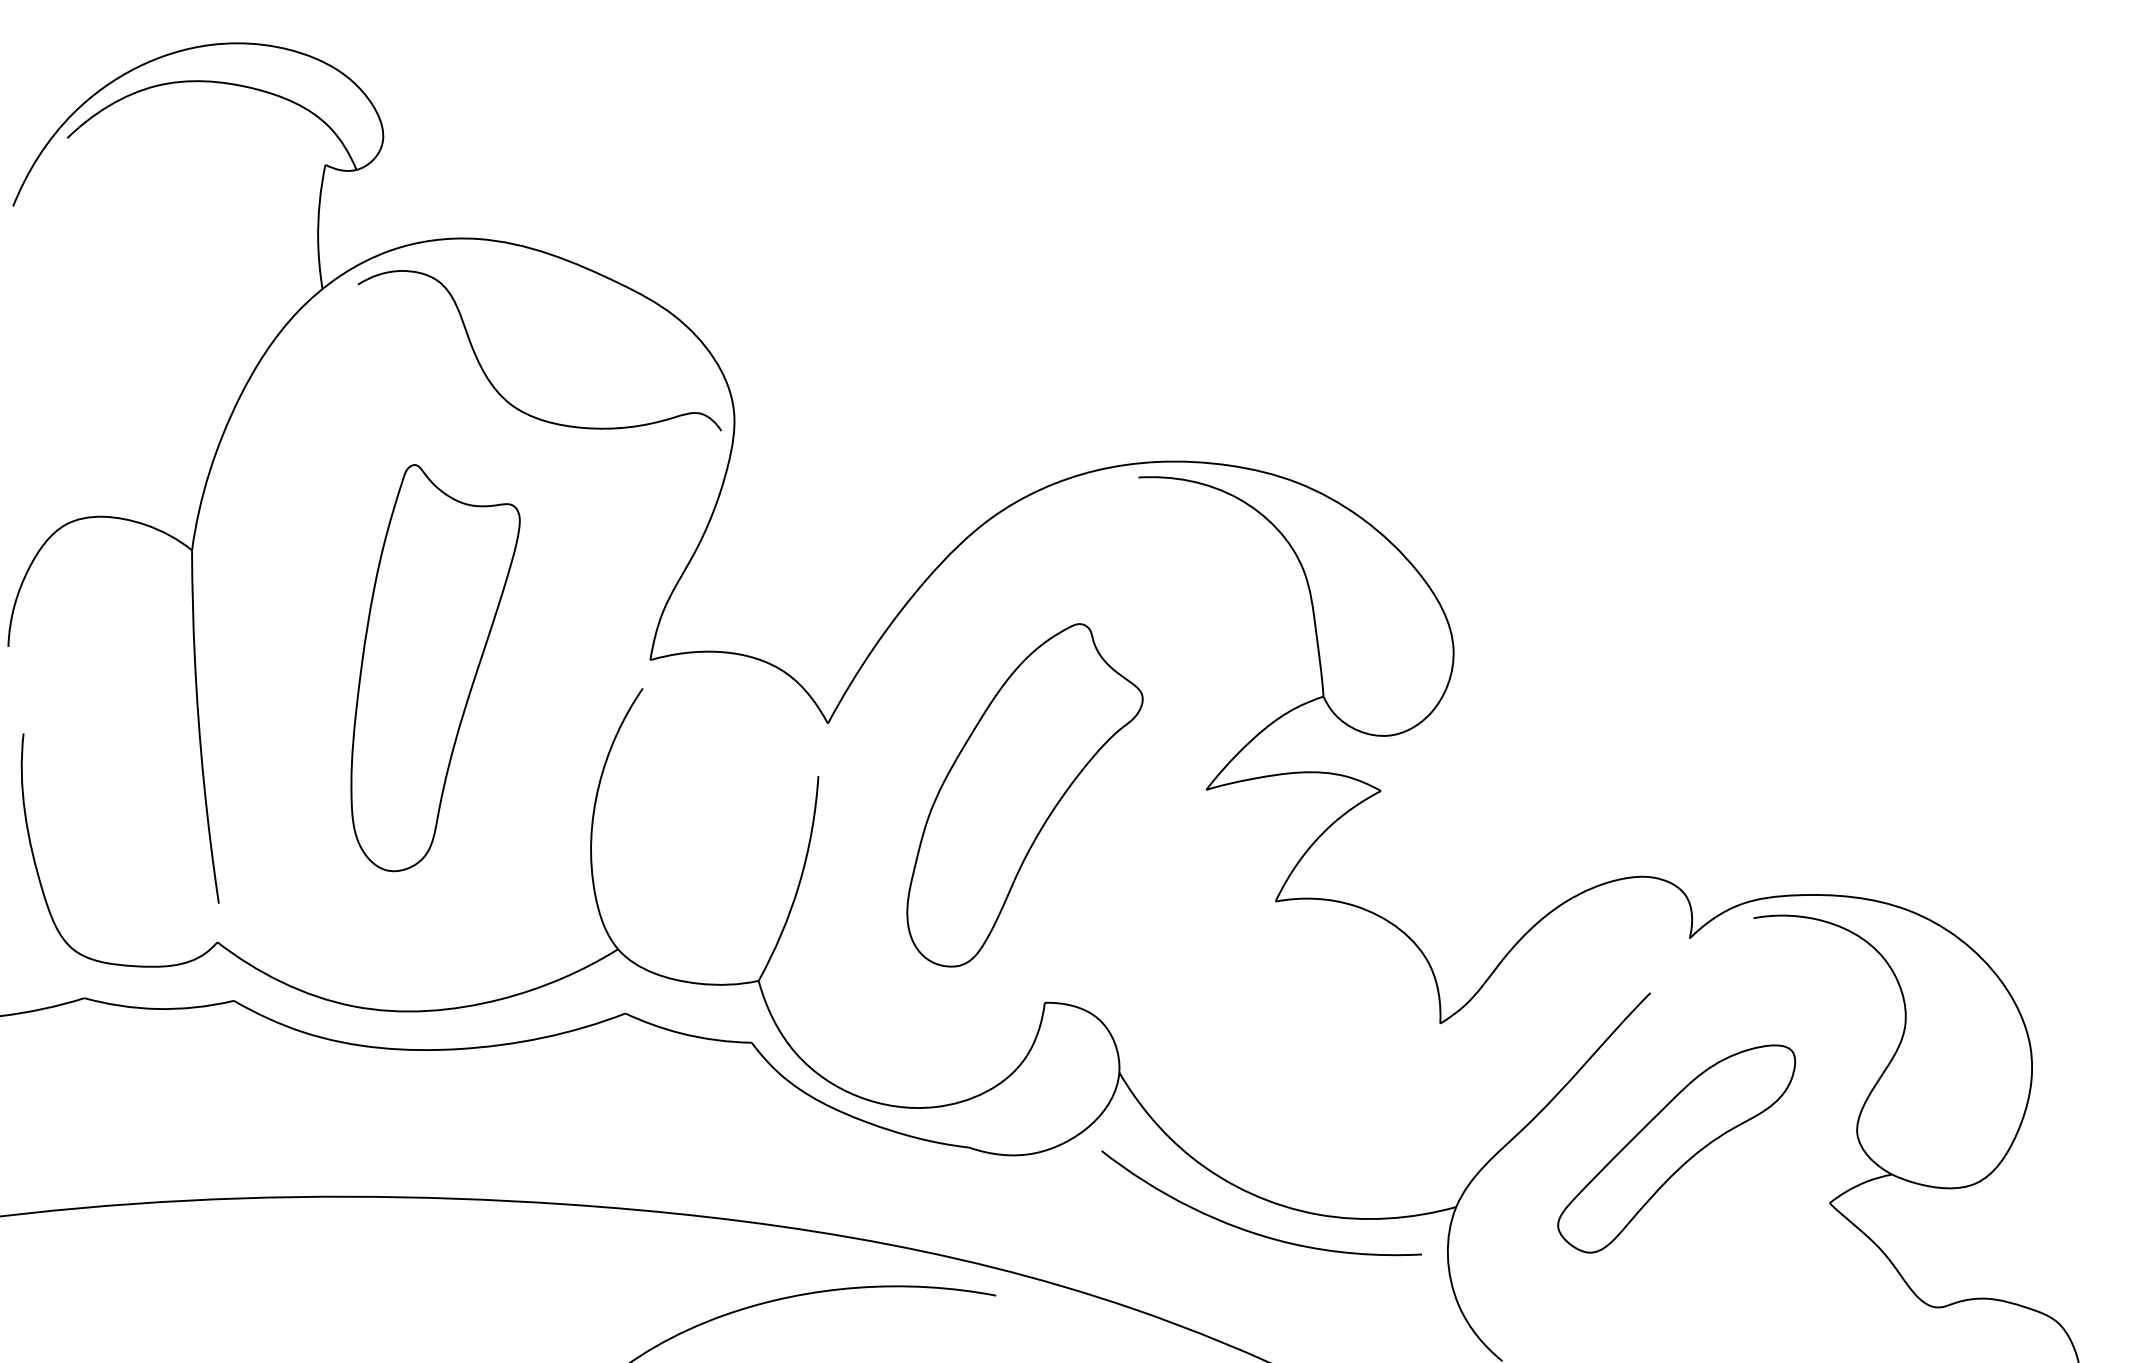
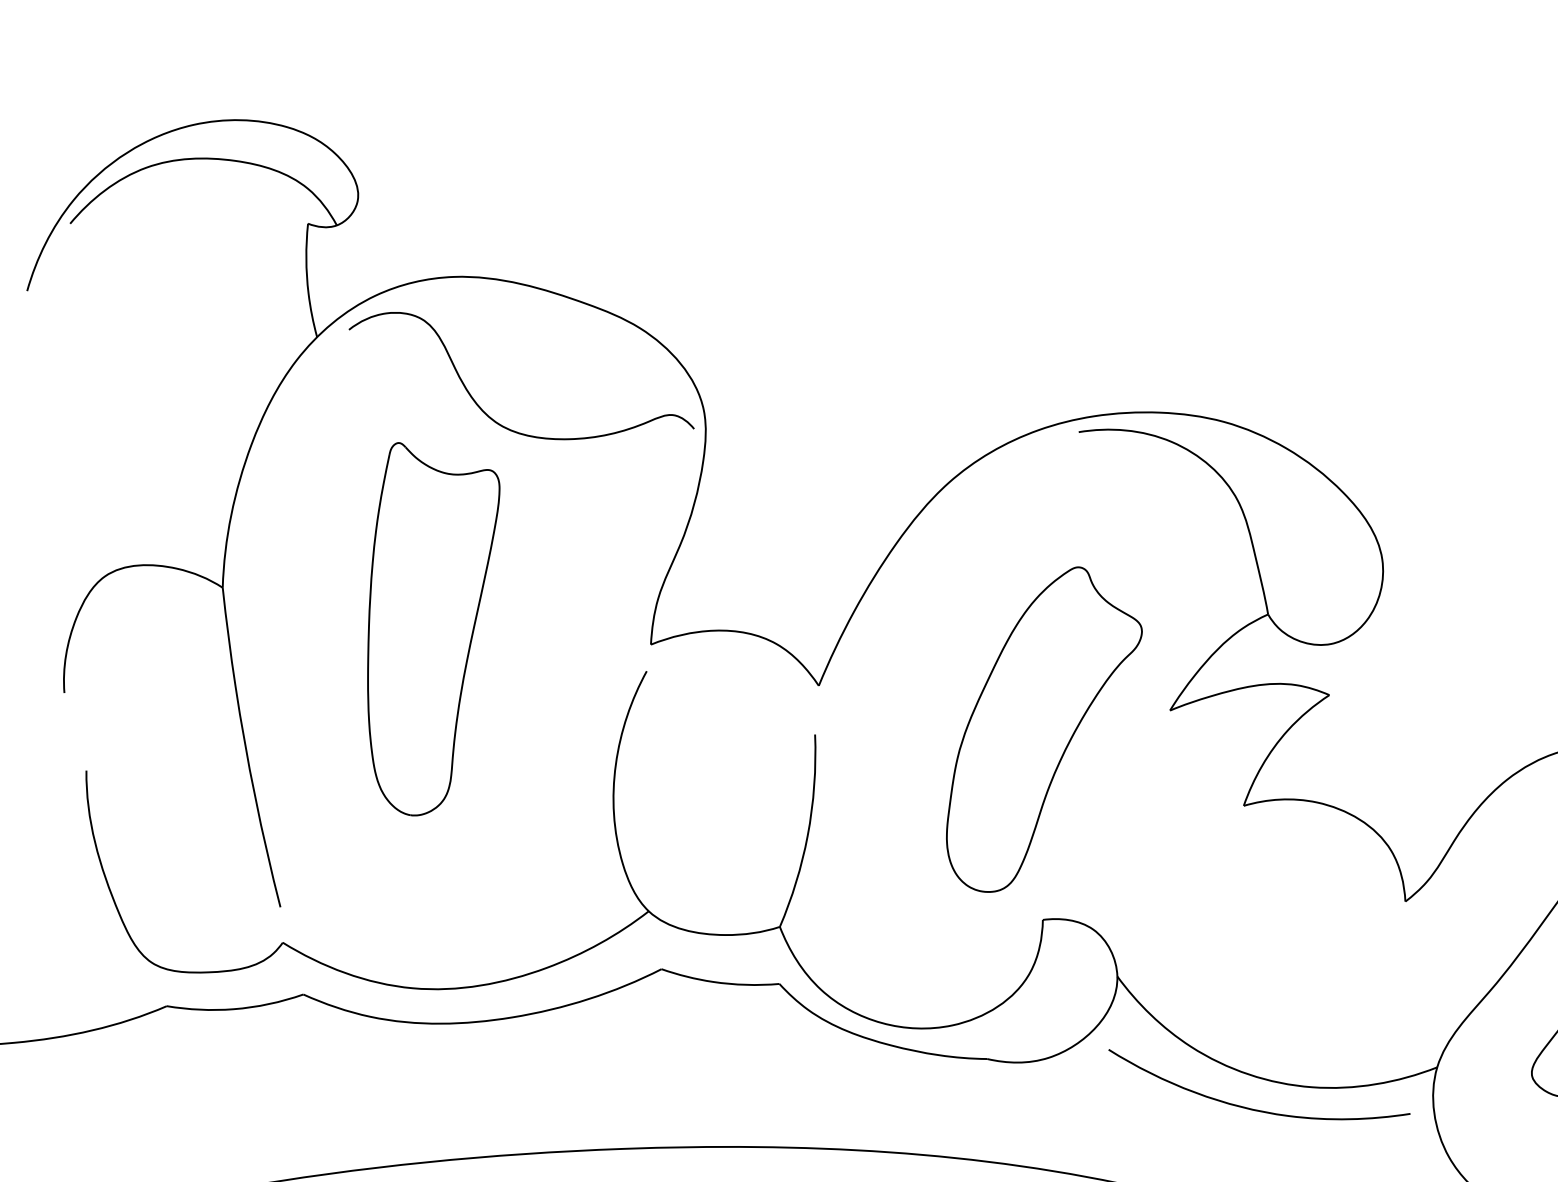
part: (435, 668) -> (436, 626), moved
part: (1024, 795) -> (1043, 728), moved

